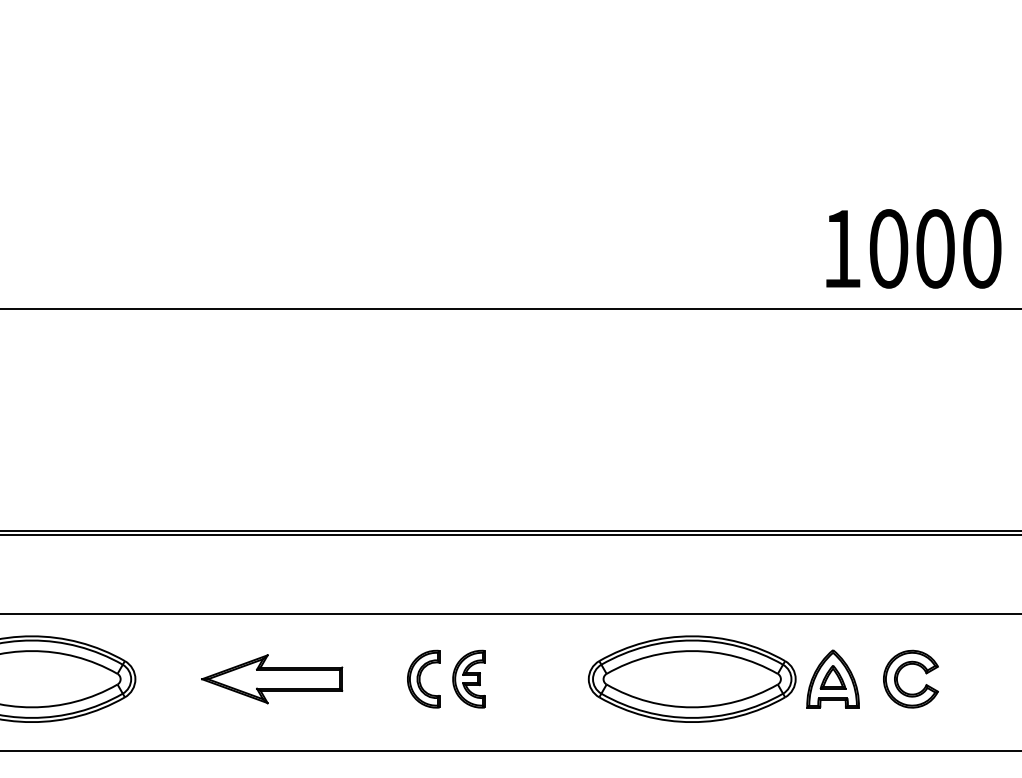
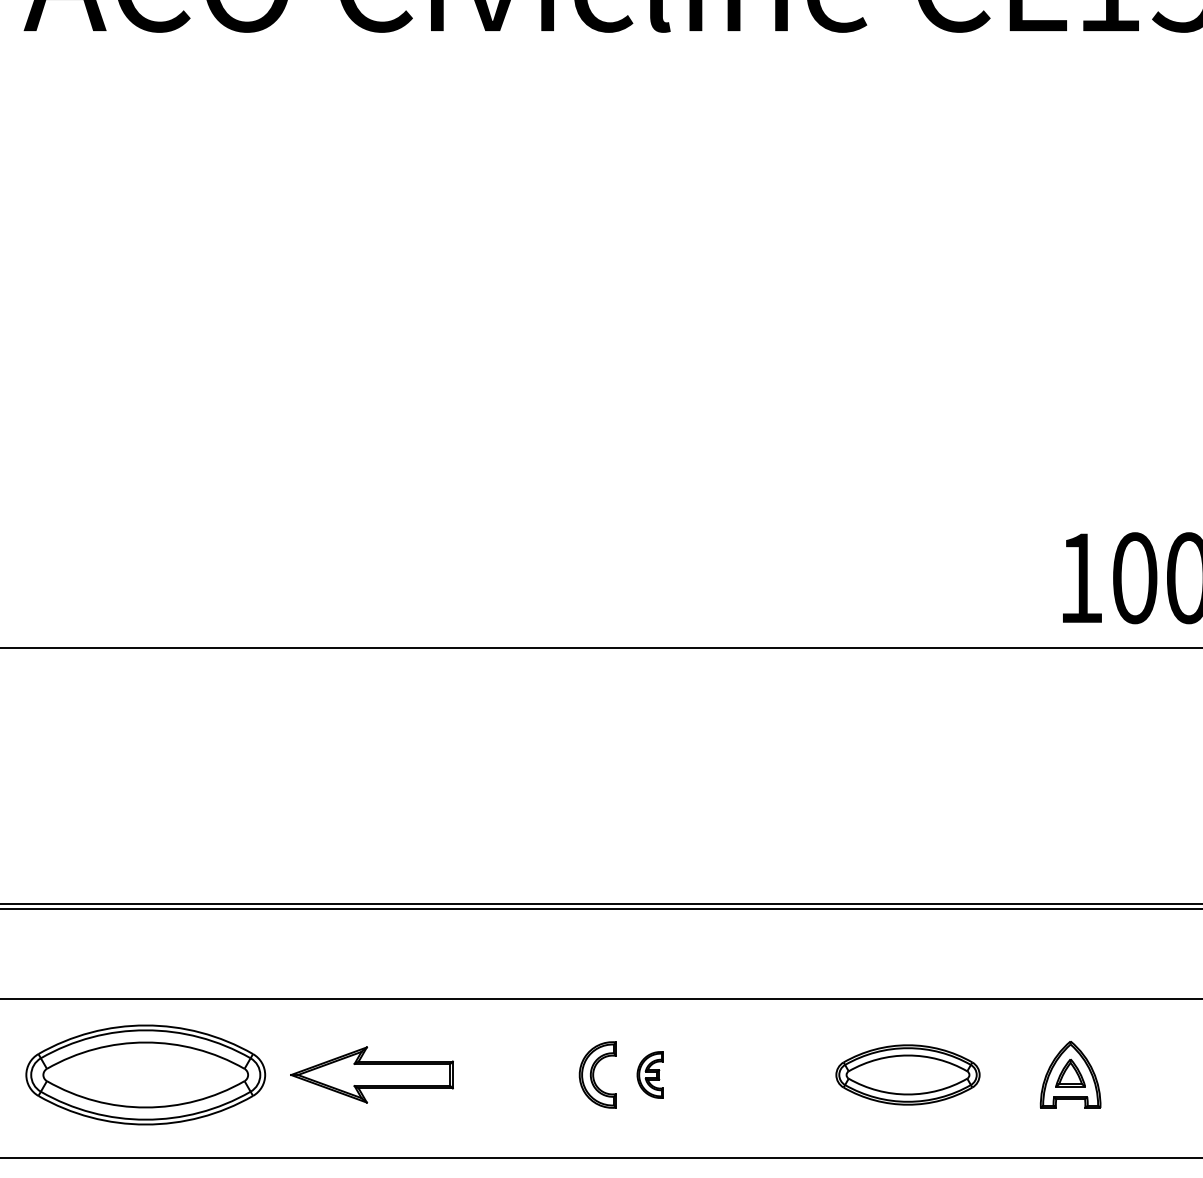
part: (899, 672) -> (1147, 1067), removed
part: (271, 678) -> (371, 1074), moved
part: (469, 678) -> (650, 1074), size x0.7
part: (691, 678) -> (907, 1074), size x0.6

